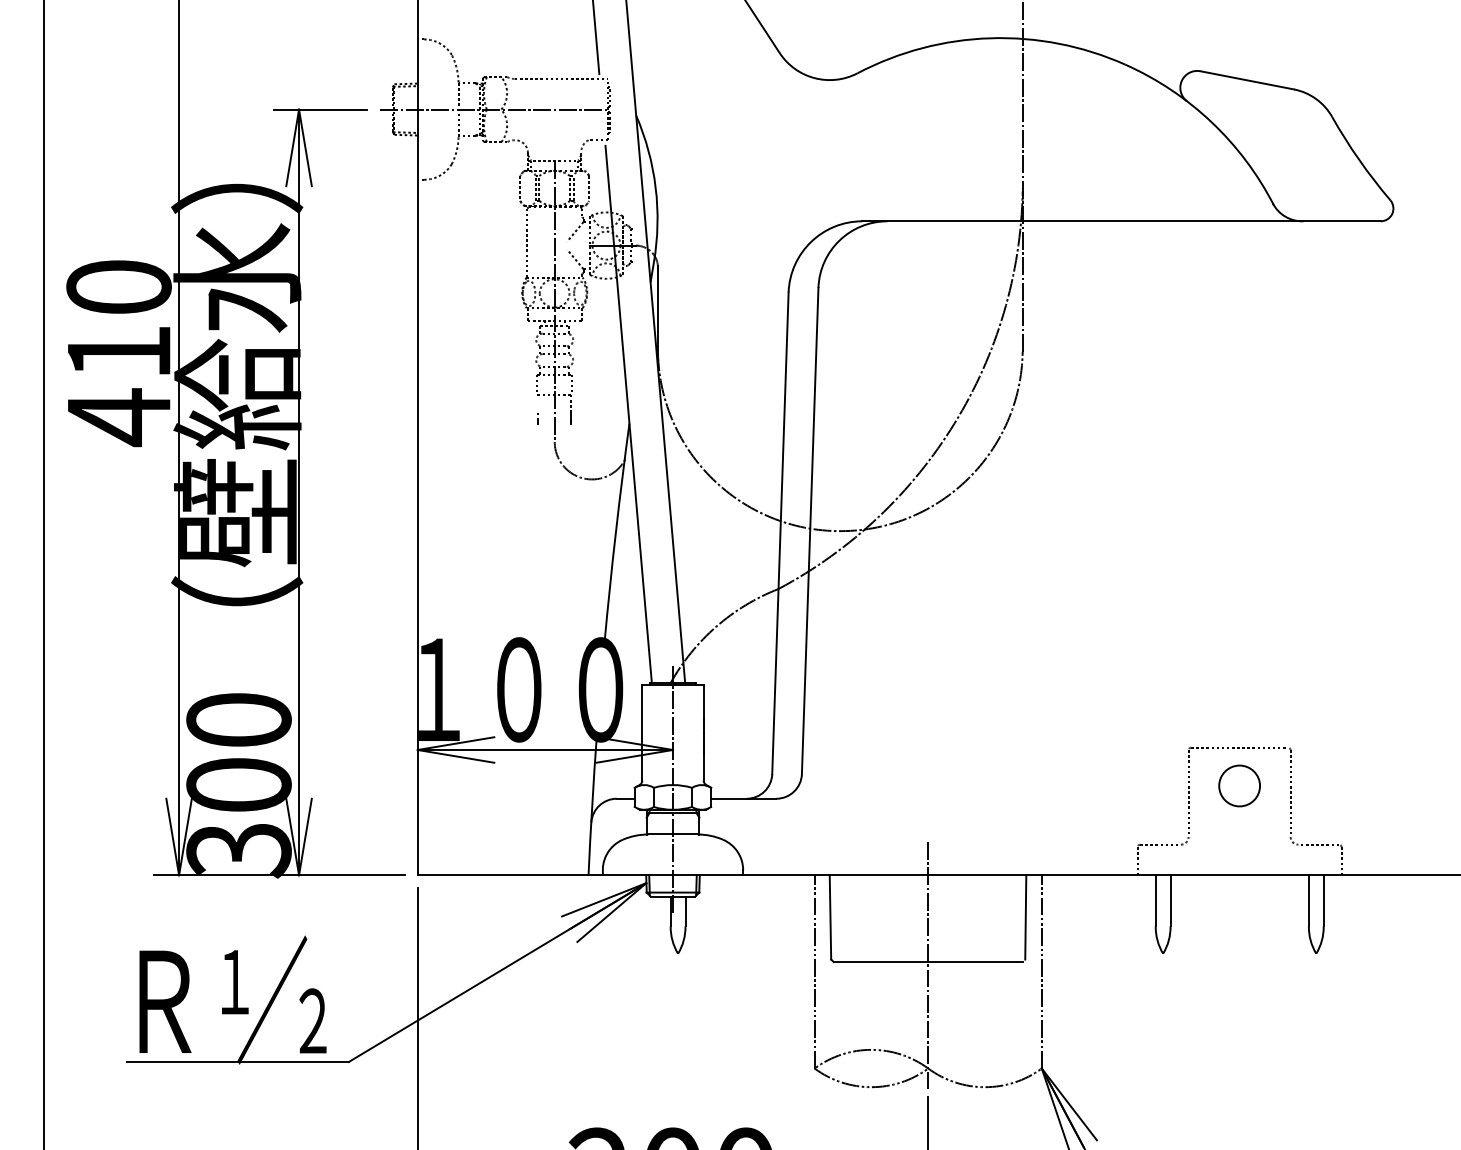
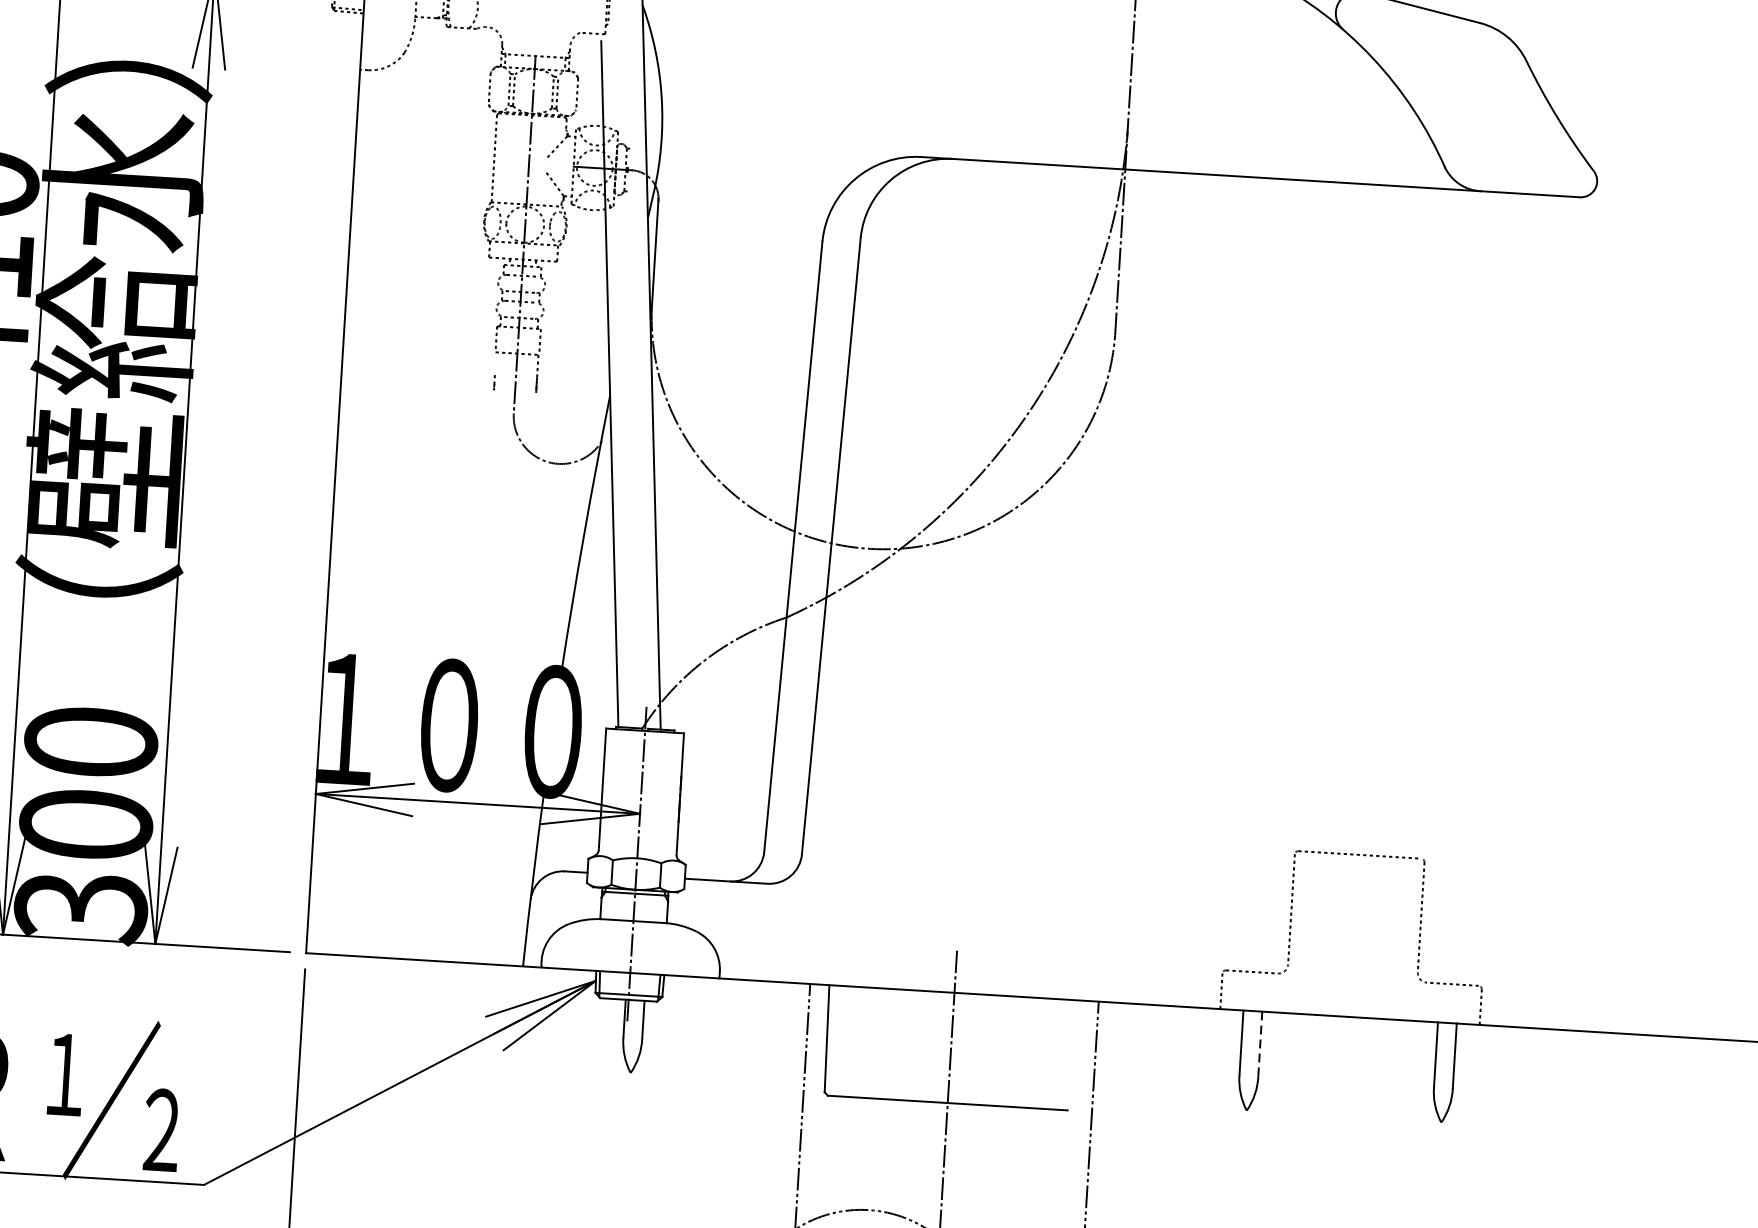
circle: (1239, 785) -> (1356, 902), removed
line: (1170, 900) -> (1260, 1043), solid -> dashed
line: (1025, 917) -> (1074, 1053), removed

